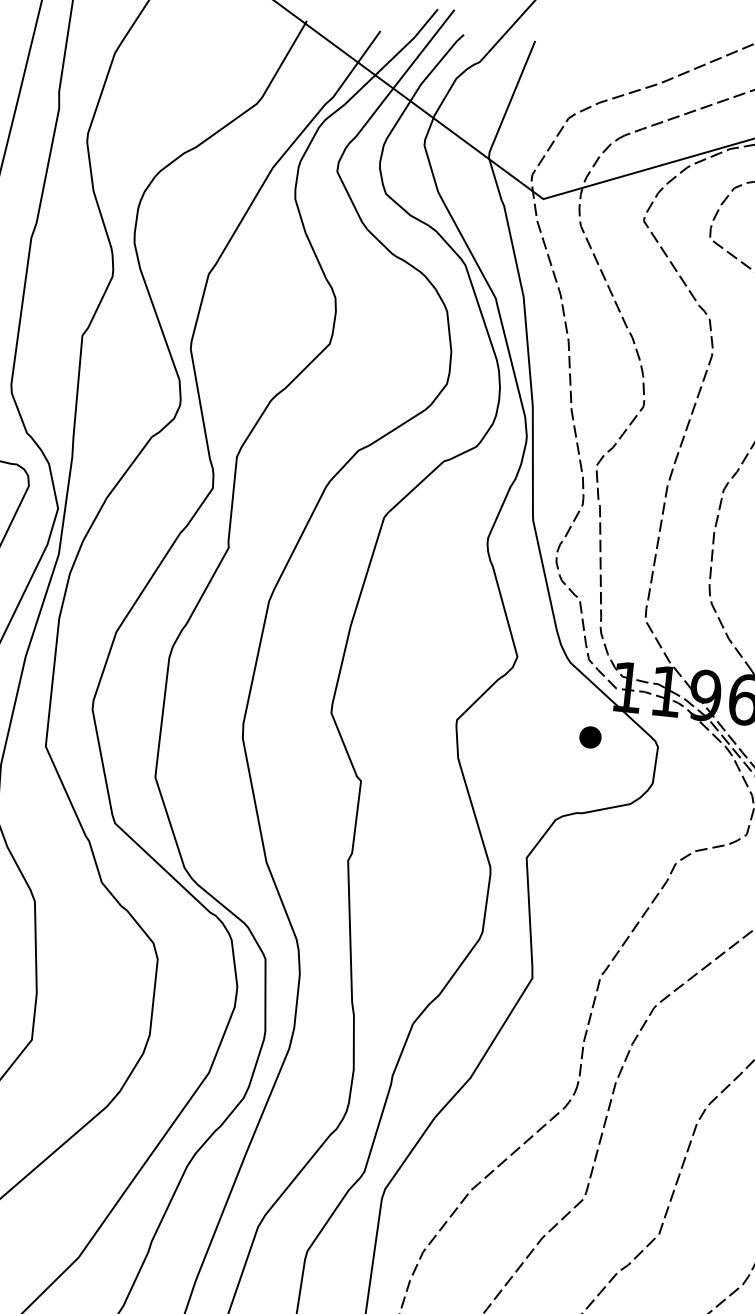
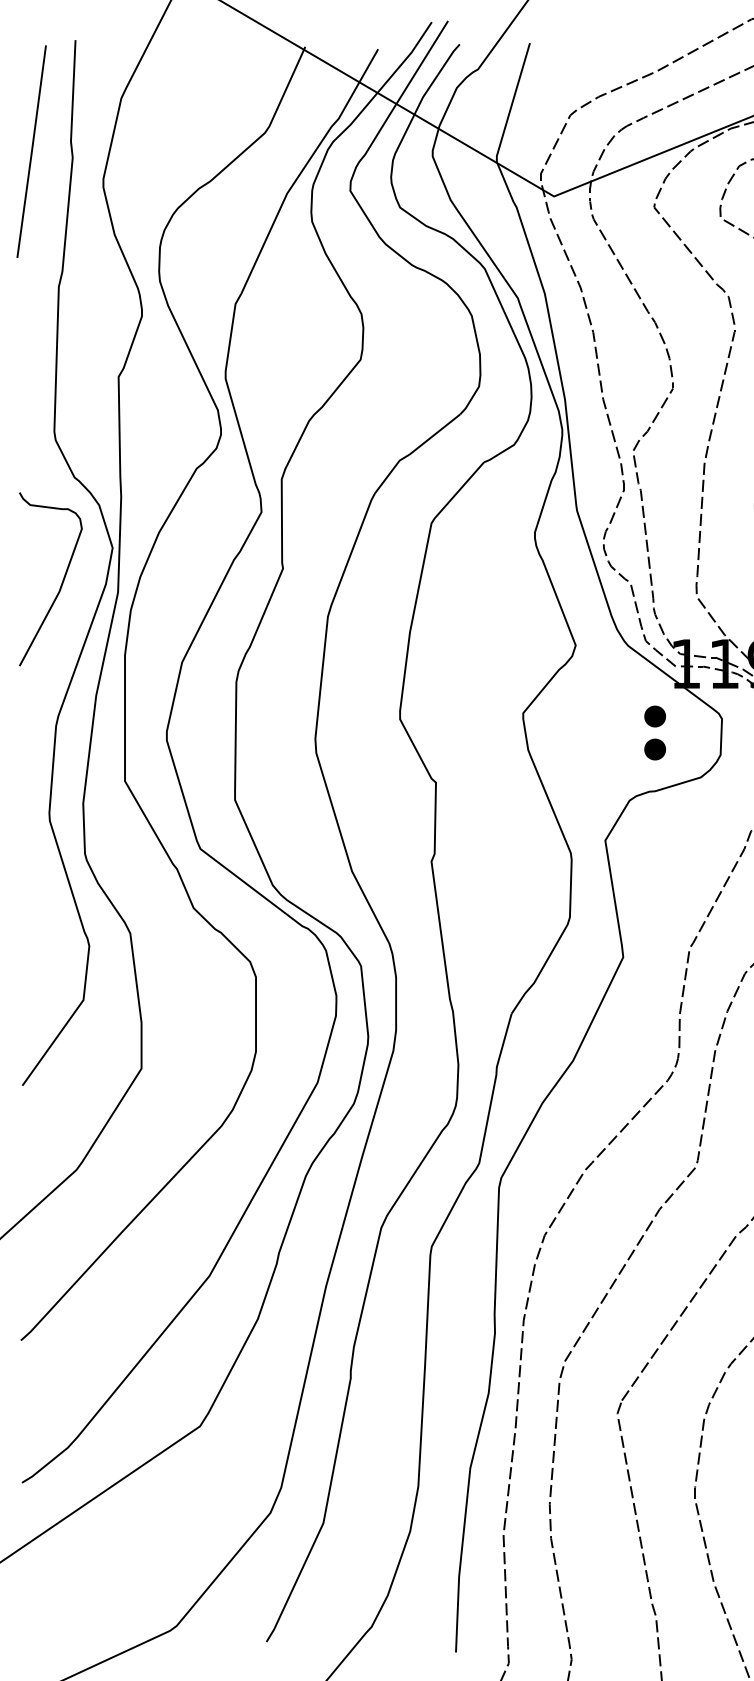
part: (586, 770) -> (654, 749), added

